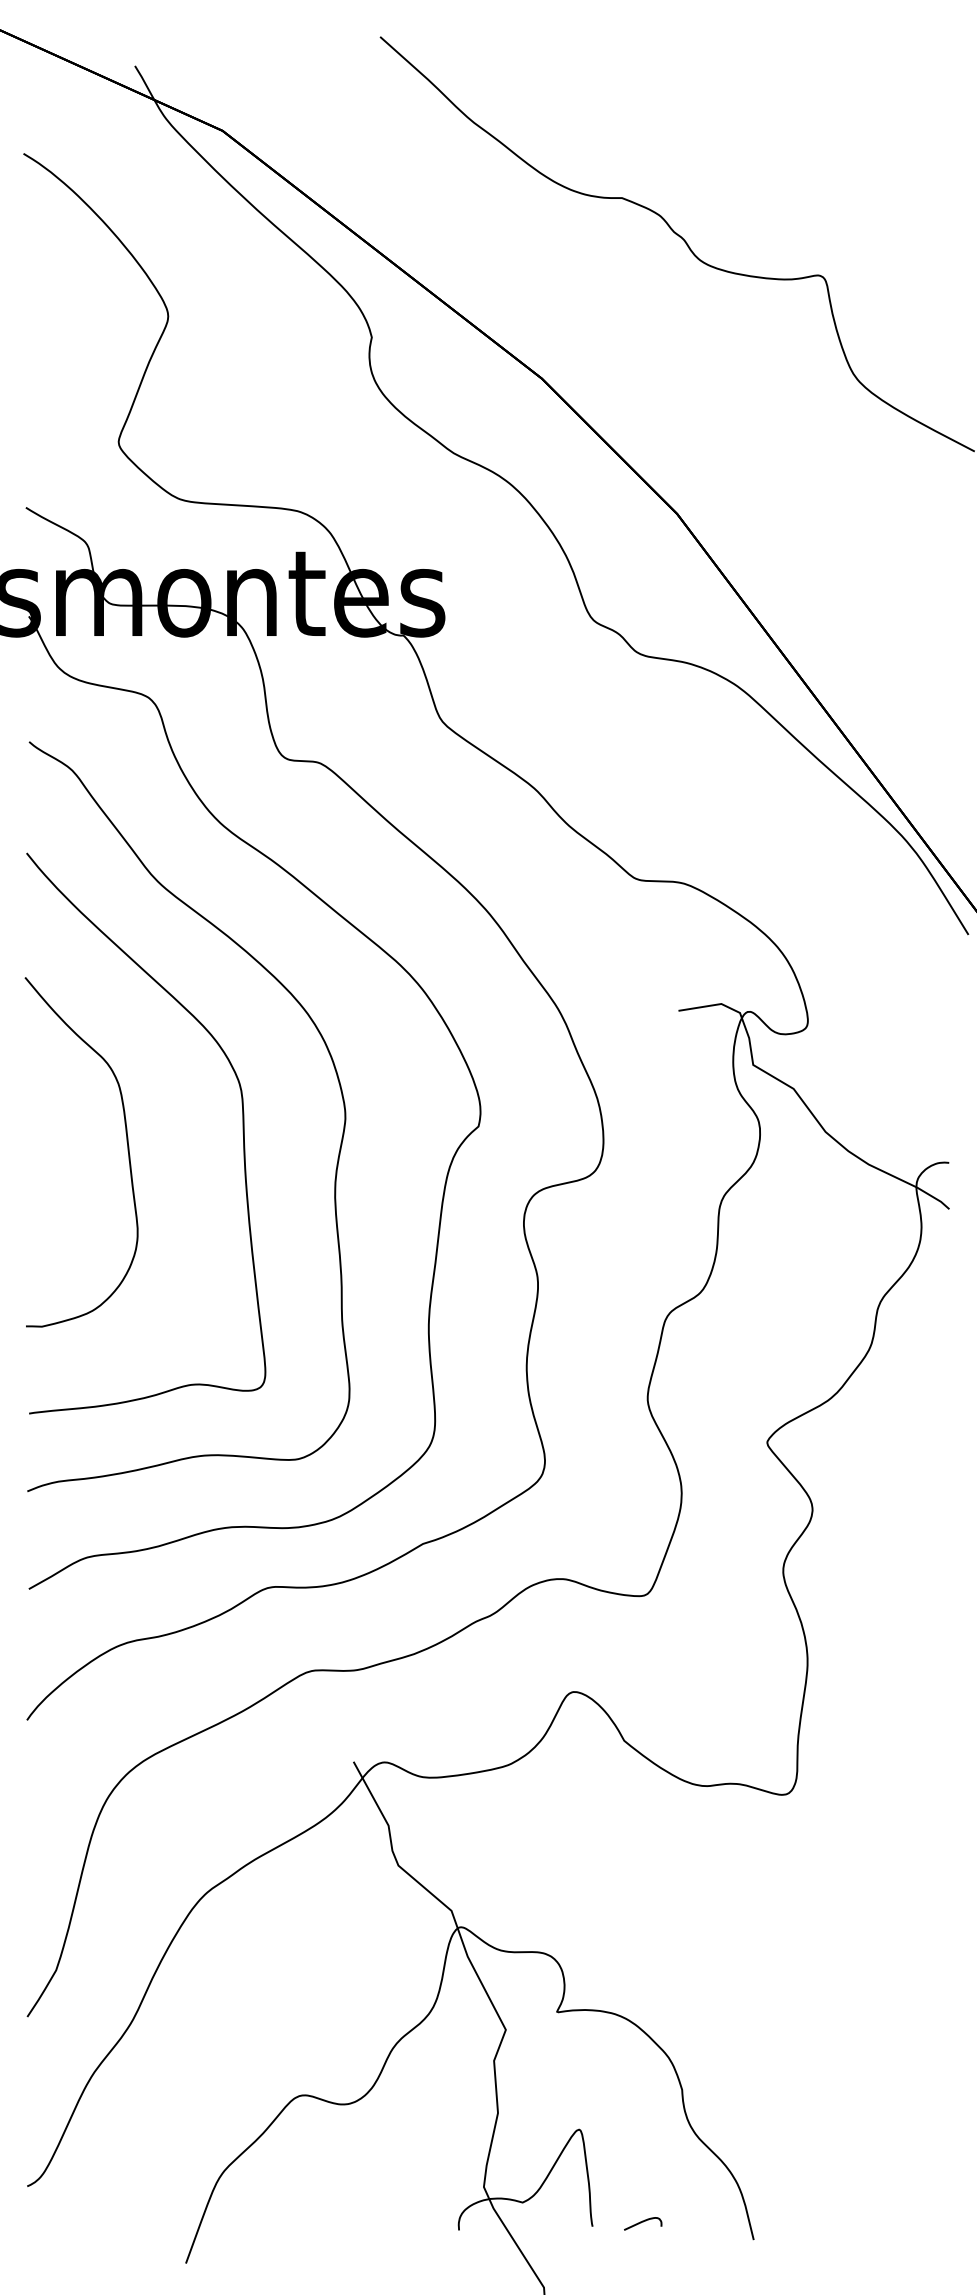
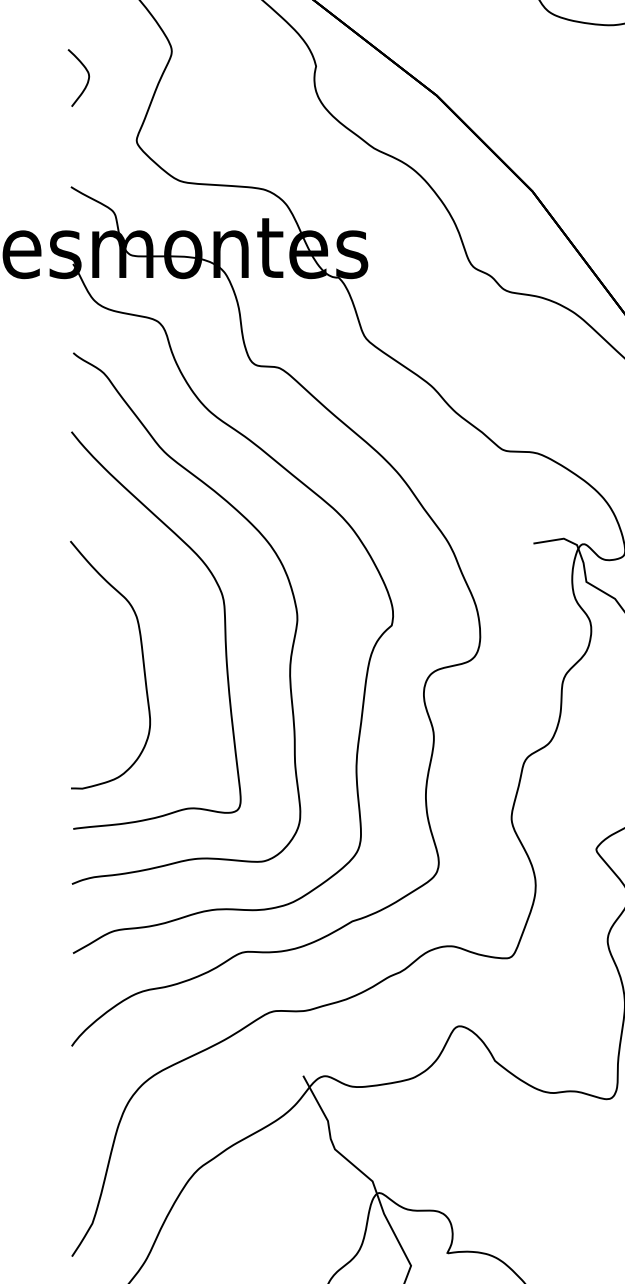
curve: (49, 357) -> (87, 80), added
curve: (127, 1151) -> (142, 664), moved

